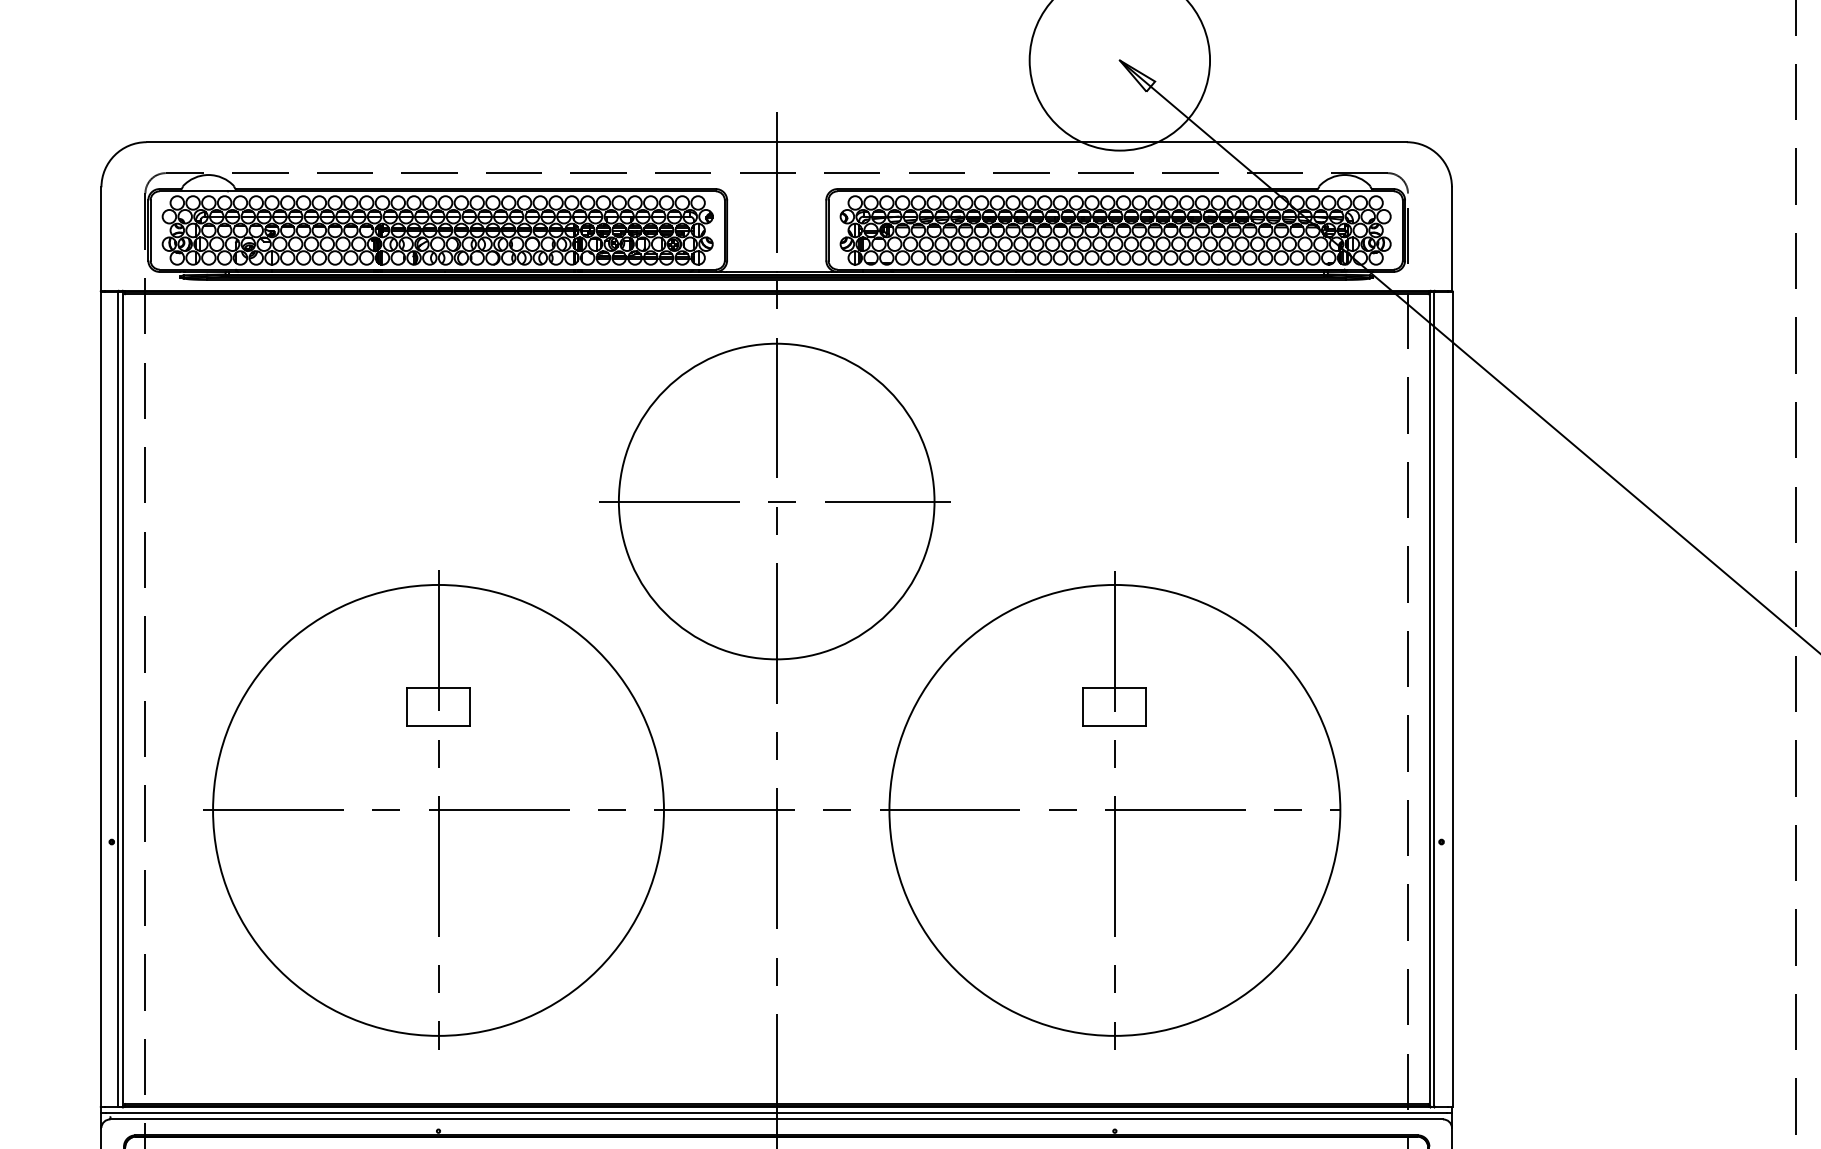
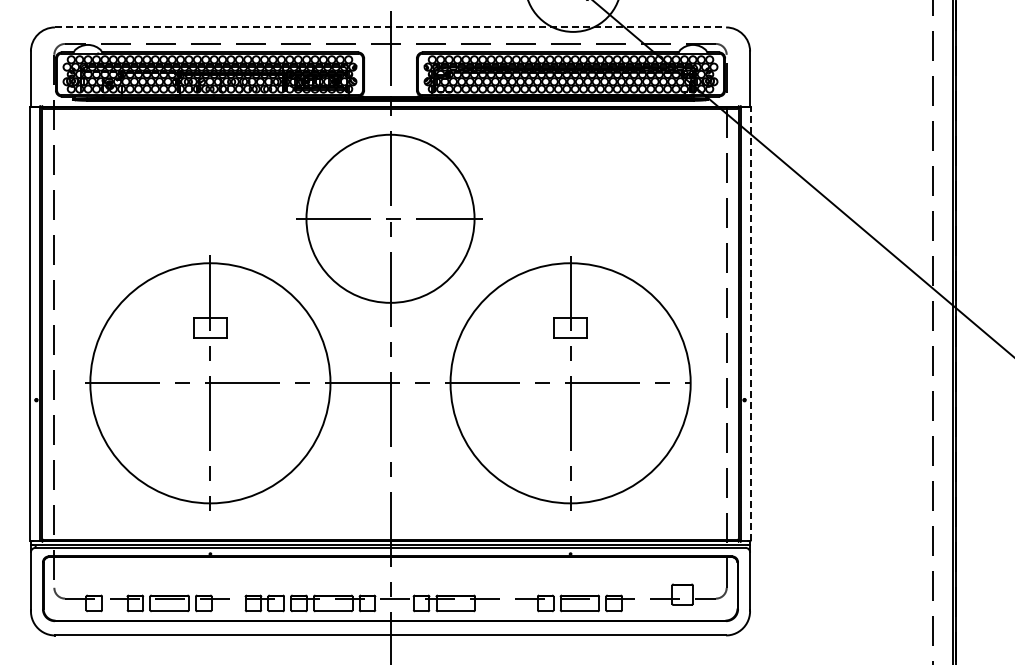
line: (776, 142) -> (390, 27), solid -> dashed
line: (1452, 699) -> (750, 324), solid -> dashed

